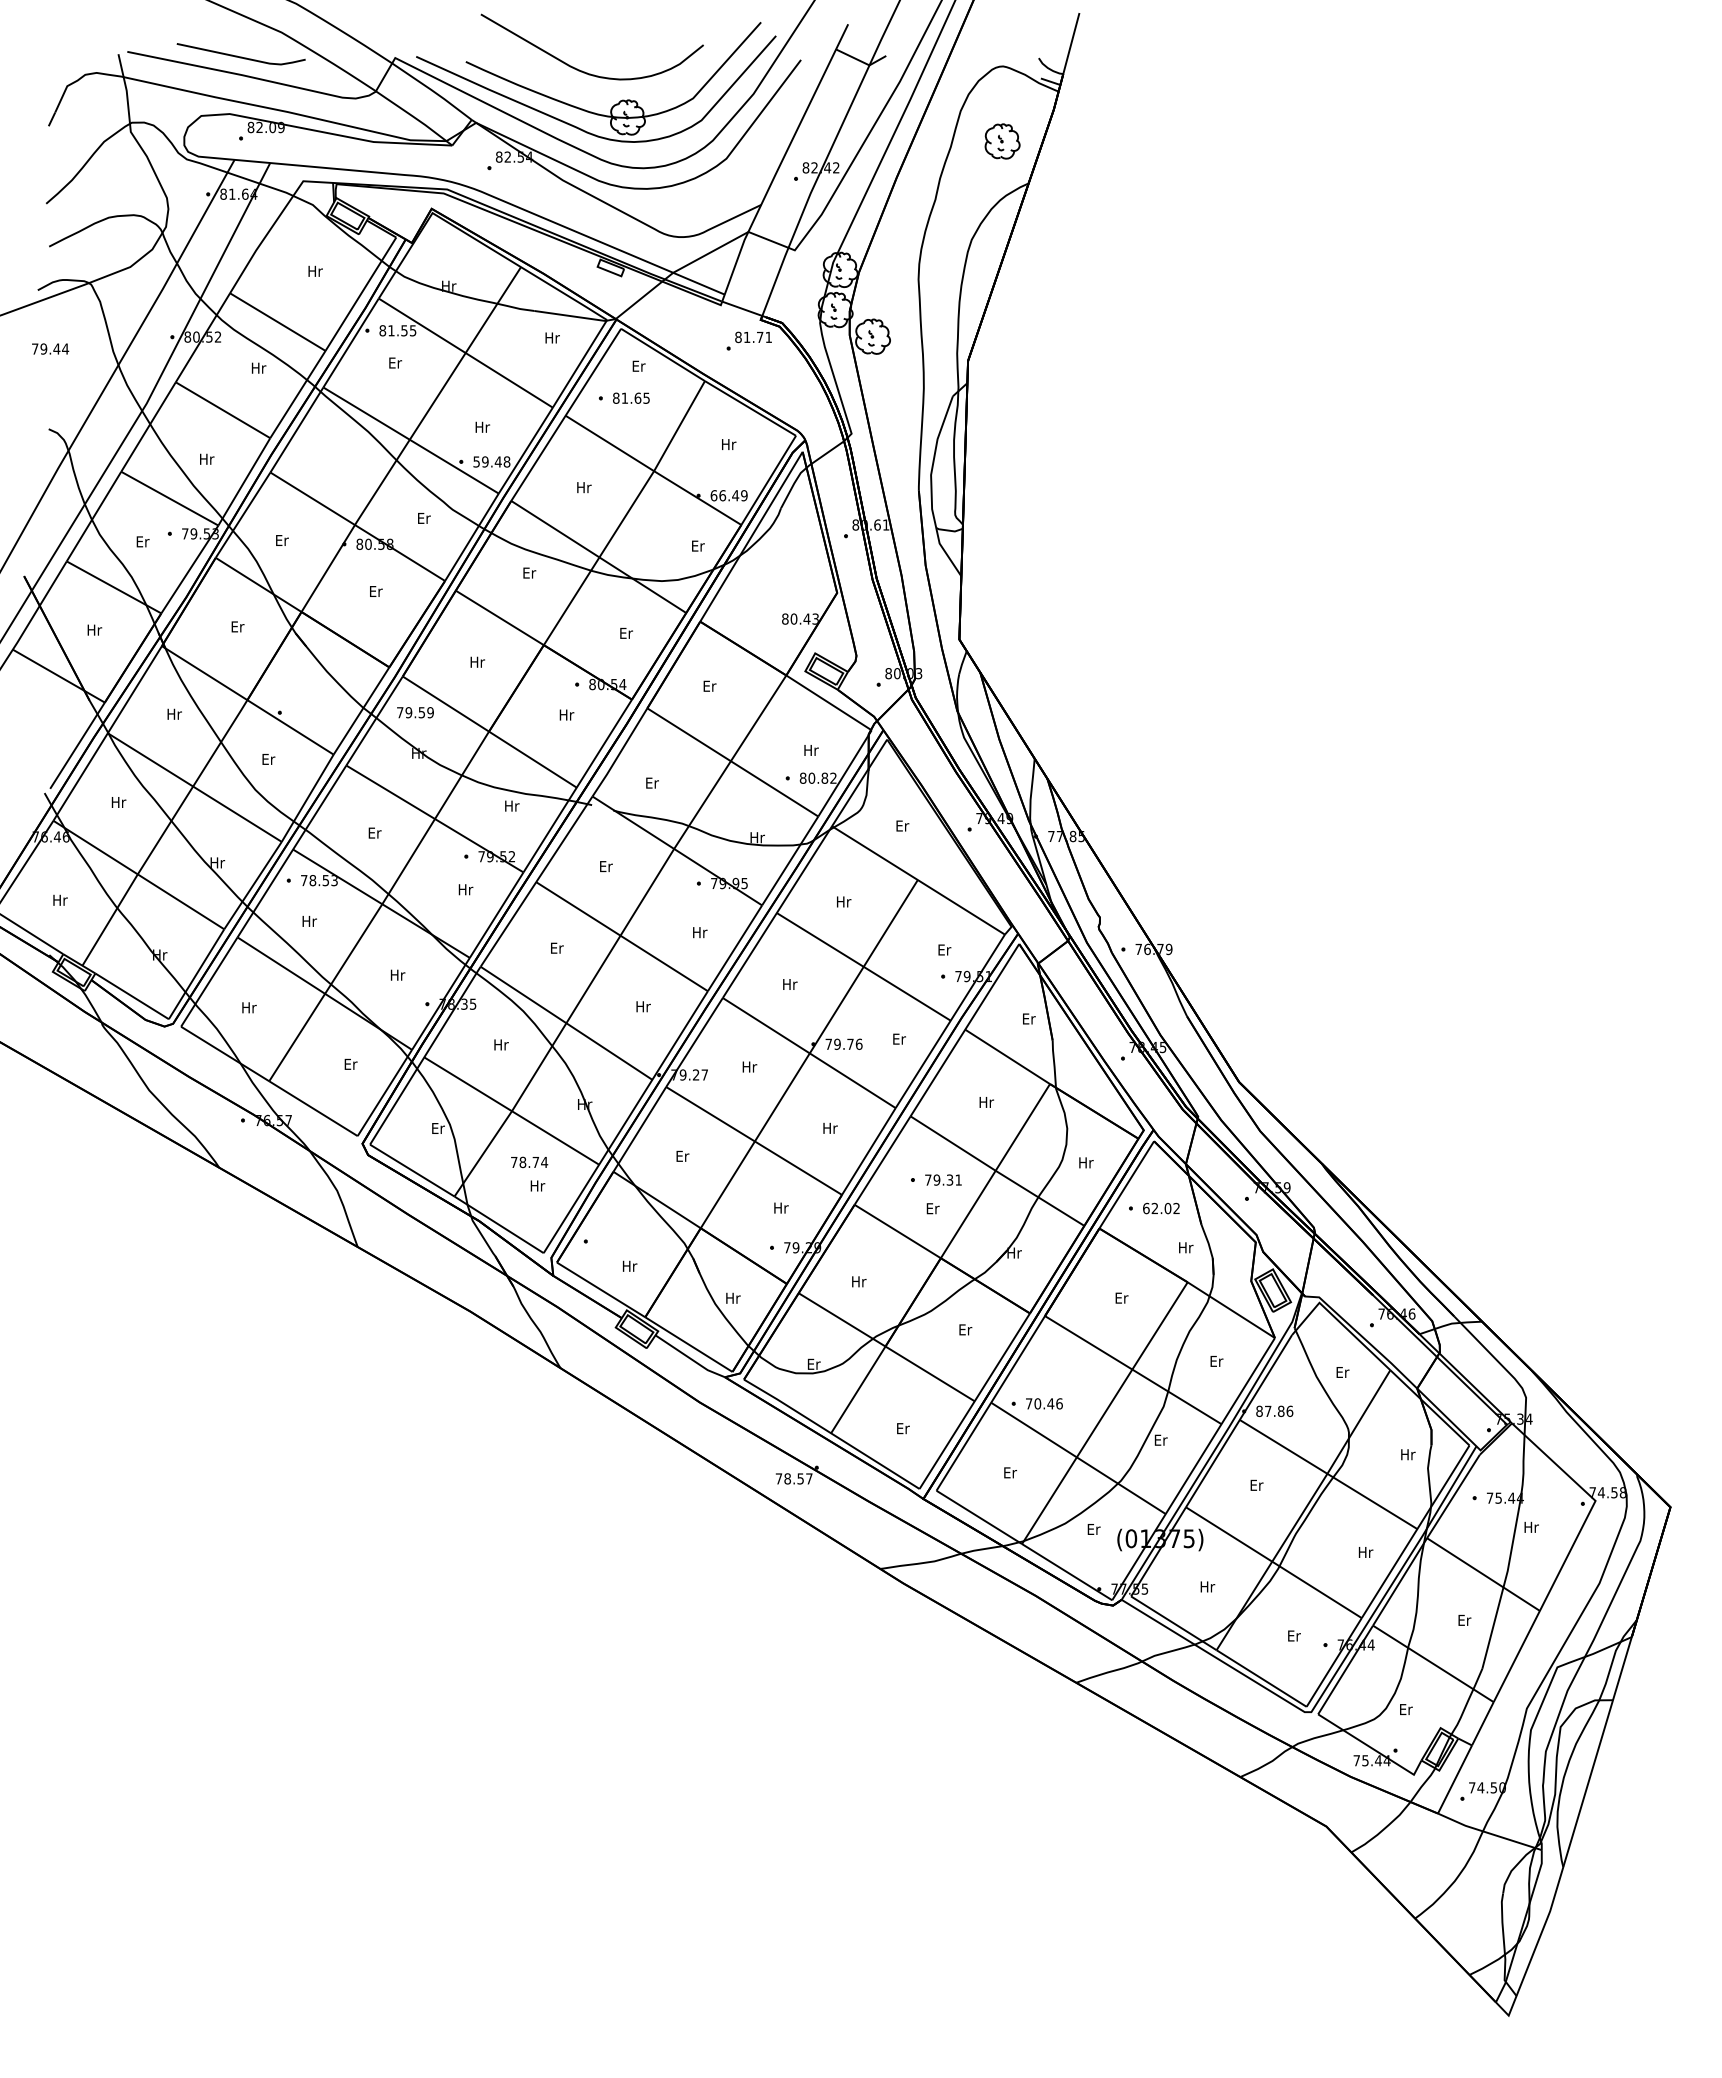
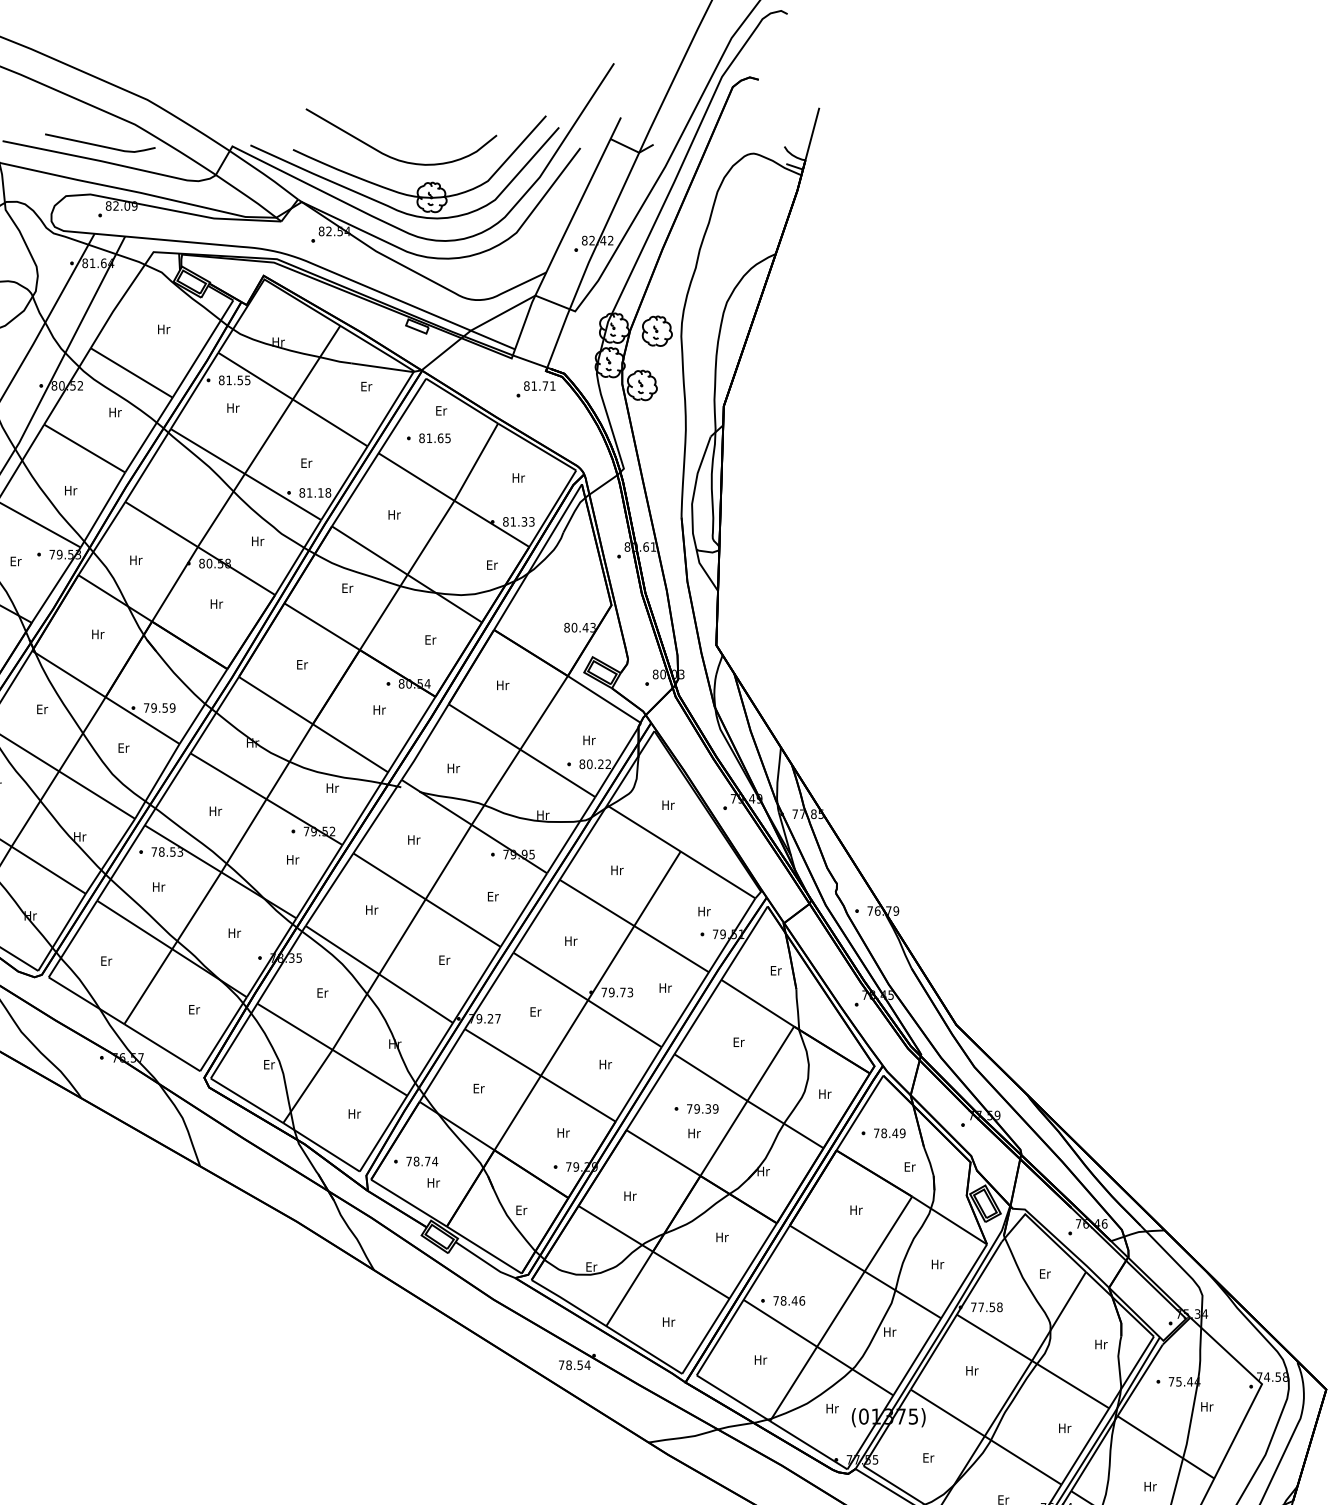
part: (1002, 141) -> (657, 331), moved
text: (552, 337) -> (367, 386), Hr -> Er
text: (396, 362) -> (233, 407), Er -> Hr
text: (483, 426) -> (308, 462), Hr -> Er
text: (487, 461) -> (311, 492), 59.48 -> 81.18
text: (728, 495) -> (518, 521), 66.49 -> 81.33
text: (425, 517) -> (258, 540), Er -> Hr
text: (283, 540) -> (136, 560), Er -> Hr
text: (377, 591) -> (217, 604), Er -> Hr
text: (239, 626) -> (98, 634), Er -> Hr
text: (478, 661) -> (303, 664), Hr -> Er
text: (711, 685) -> (503, 684), Er -> Hr
text: (415, 712) -> (159, 707), moved
text: (175, 713) -> (43, 708), Hr -> Er
text: (824, 777) -> (600, 763), 80.82 -> 80.22
text: (653, 782) -> (453, 767), Er -> Hr
text: (903, 825) -> (668, 804), Er -> Hr
text: (376, 832) -> (216, 810), Er -> Hr
text: (607, 866) -> (414, 839), Er -> Hr
text: (700, 932) -> (494, 896), Hr -> Er
text: (558, 947) -> (372, 909), Er -> Hr
text: (945, 949) -> (704, 911), Er -> Hr
text: (643, 1006) -> (445, 960), Hr -> Er
text: (249, 1007) -> (107, 960), Hr -> Er
text: (900, 1038) -> (665, 987), Er -> Hr
text: (858, 1043) -> (629, 991), 79.76 -> 79.73
text: (501, 1044) -> (323, 992), Hr -> Er
text: (750, 1066) -> (537, 1011), Hr -> Er
text: (987, 1102) -> (740, 1042), Hr -> Er
text: (529, 1162) -> (422, 1161), moved
text: (958, 1179) -> (715, 1108), 79.31 -> 79.39
text: (934, 1208) -> (695, 1133), Er -> Hr
text: (1161, 1208) -> (889, 1133), 62.02 -> 78.49
text: (1186, 1247) -> (911, 1166), Hr -> Er
text: (733, 1297) -> (522, 1209), Hr -> Er
text: (1123, 1297) -> (857, 1209), Er -> Hr
text: (966, 1329) -> (722, 1237), Er -> Hr
text: (1218, 1360) -> (938, 1263), Er -> Hr
text: (1037, 1403) -> (783, 1300), 70.46 -> 78.46
text: (1274, 1411) -> (986, 1307), 87.86 -> 77.58
text: (904, 1428) -> (669, 1322), Er -> Hr
text: (1162, 1439) -> (890, 1331), Er -> Hr
text: (1011, 1472) -> (761, 1359), Er -> Hr
text: (808, 1478) -> (586, 1364), 78.57 -> 78.54
text: (1258, 1484) -> (972, 1370), Er -> Hr
text: (1095, 1529) -> (833, 1408), Er -> Hr
text: (1208, 1586) -> (930, 1457), Hr -> Er
text: (1465, 1619) -> (1150, 1485), Er -> Hr

